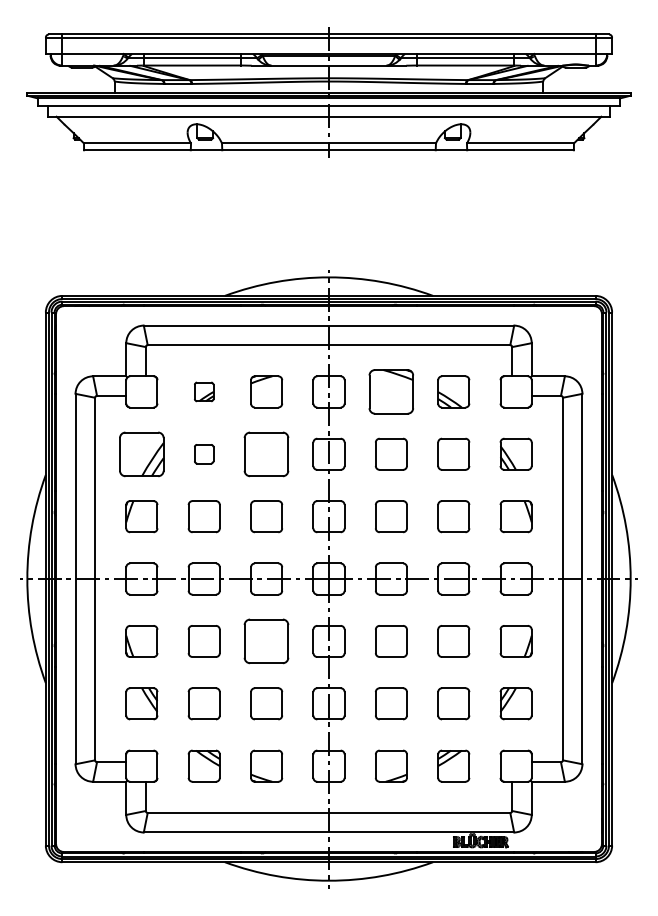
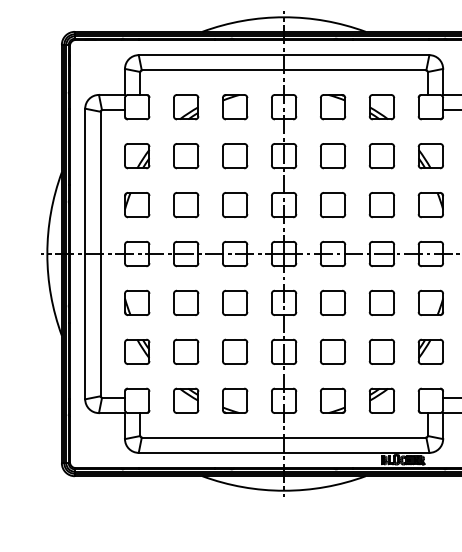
part: (203, 391) -> (185, 106), size x1.67
part: (391, 391) -> (333, 106), size x0.71
part: (141, 453) -> (136, 155), size x0.71
part: (203, 453) -> (185, 155), size x1.67
part: (266, 453) -> (235, 155), size x0.71
part: (266, 641) -> (235, 303), size x0.71

